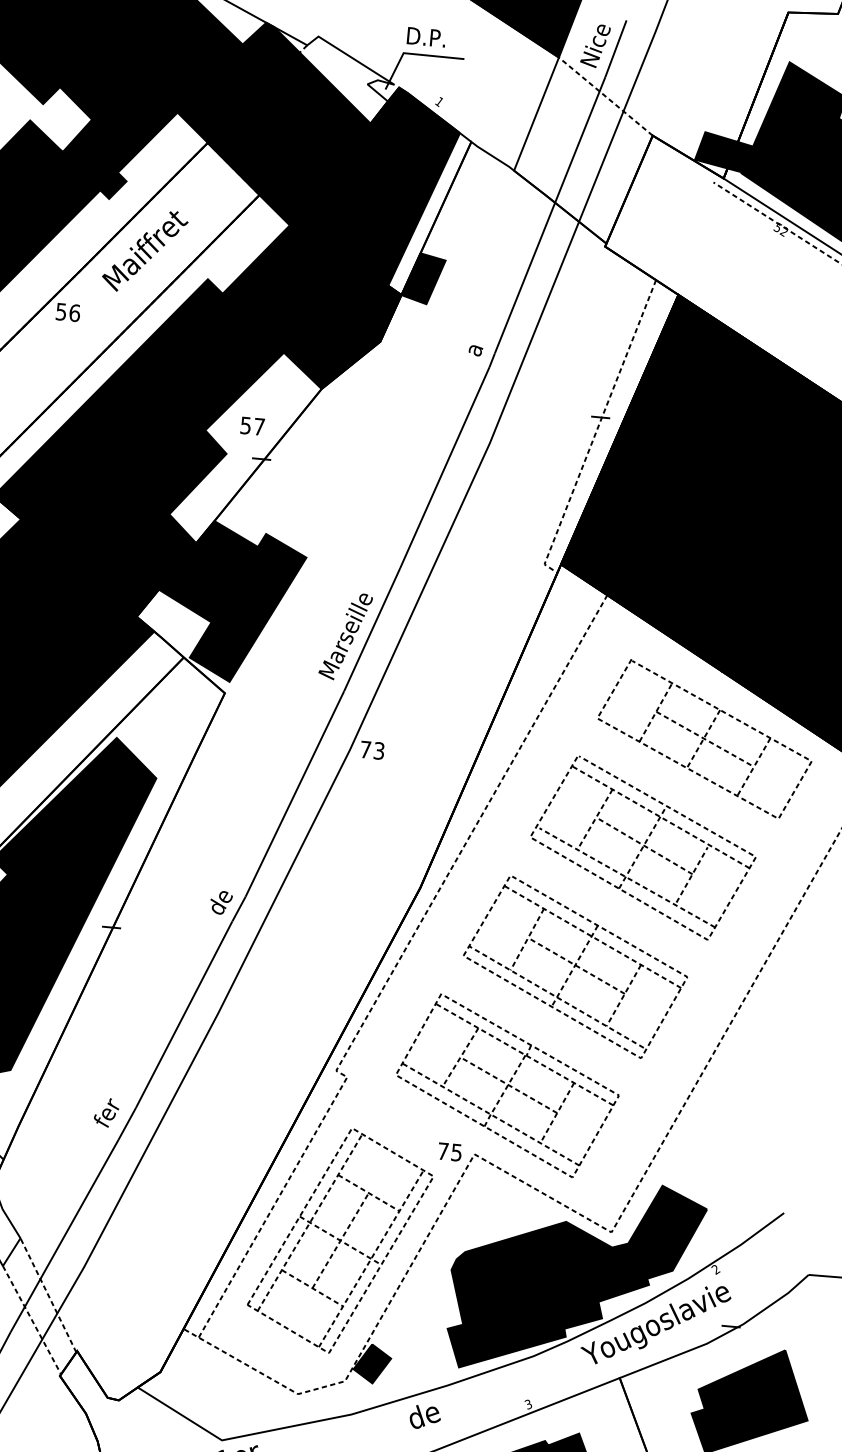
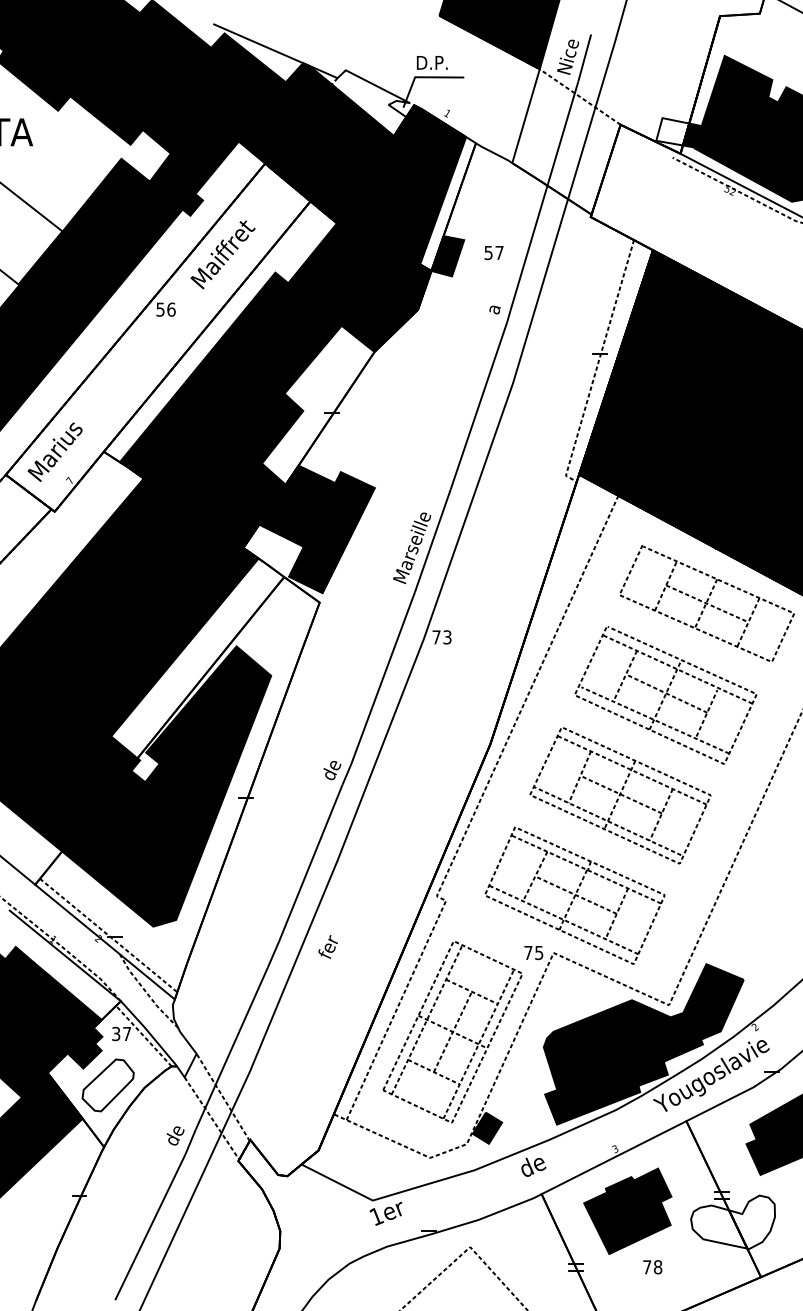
fill: (716, 149) -> (672, 131), removed
text: (251, 426) -> (493, 253), moved
text: (105, 1112) -> (327, 946), moved

